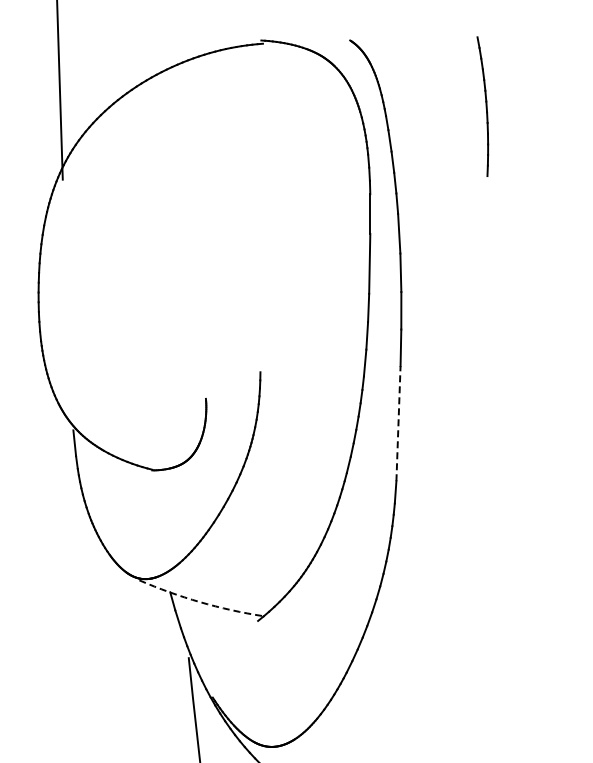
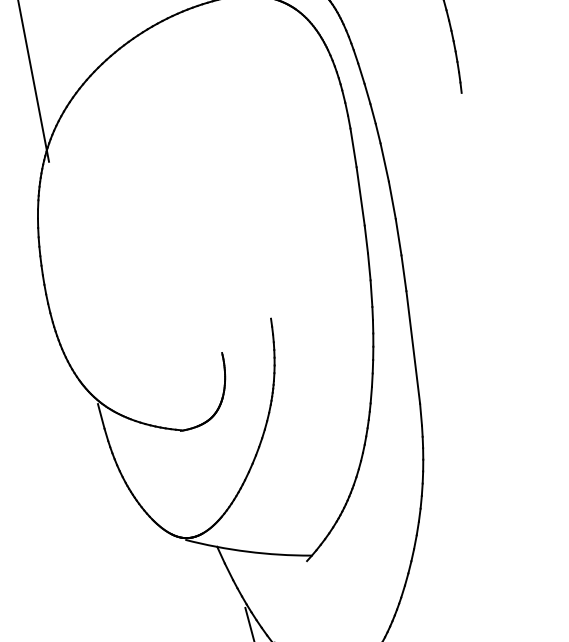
line: (398, 423) -> (413, 347), dashed -> solid
arc: (200, 602) -> (248, 551), dashed -> solid

